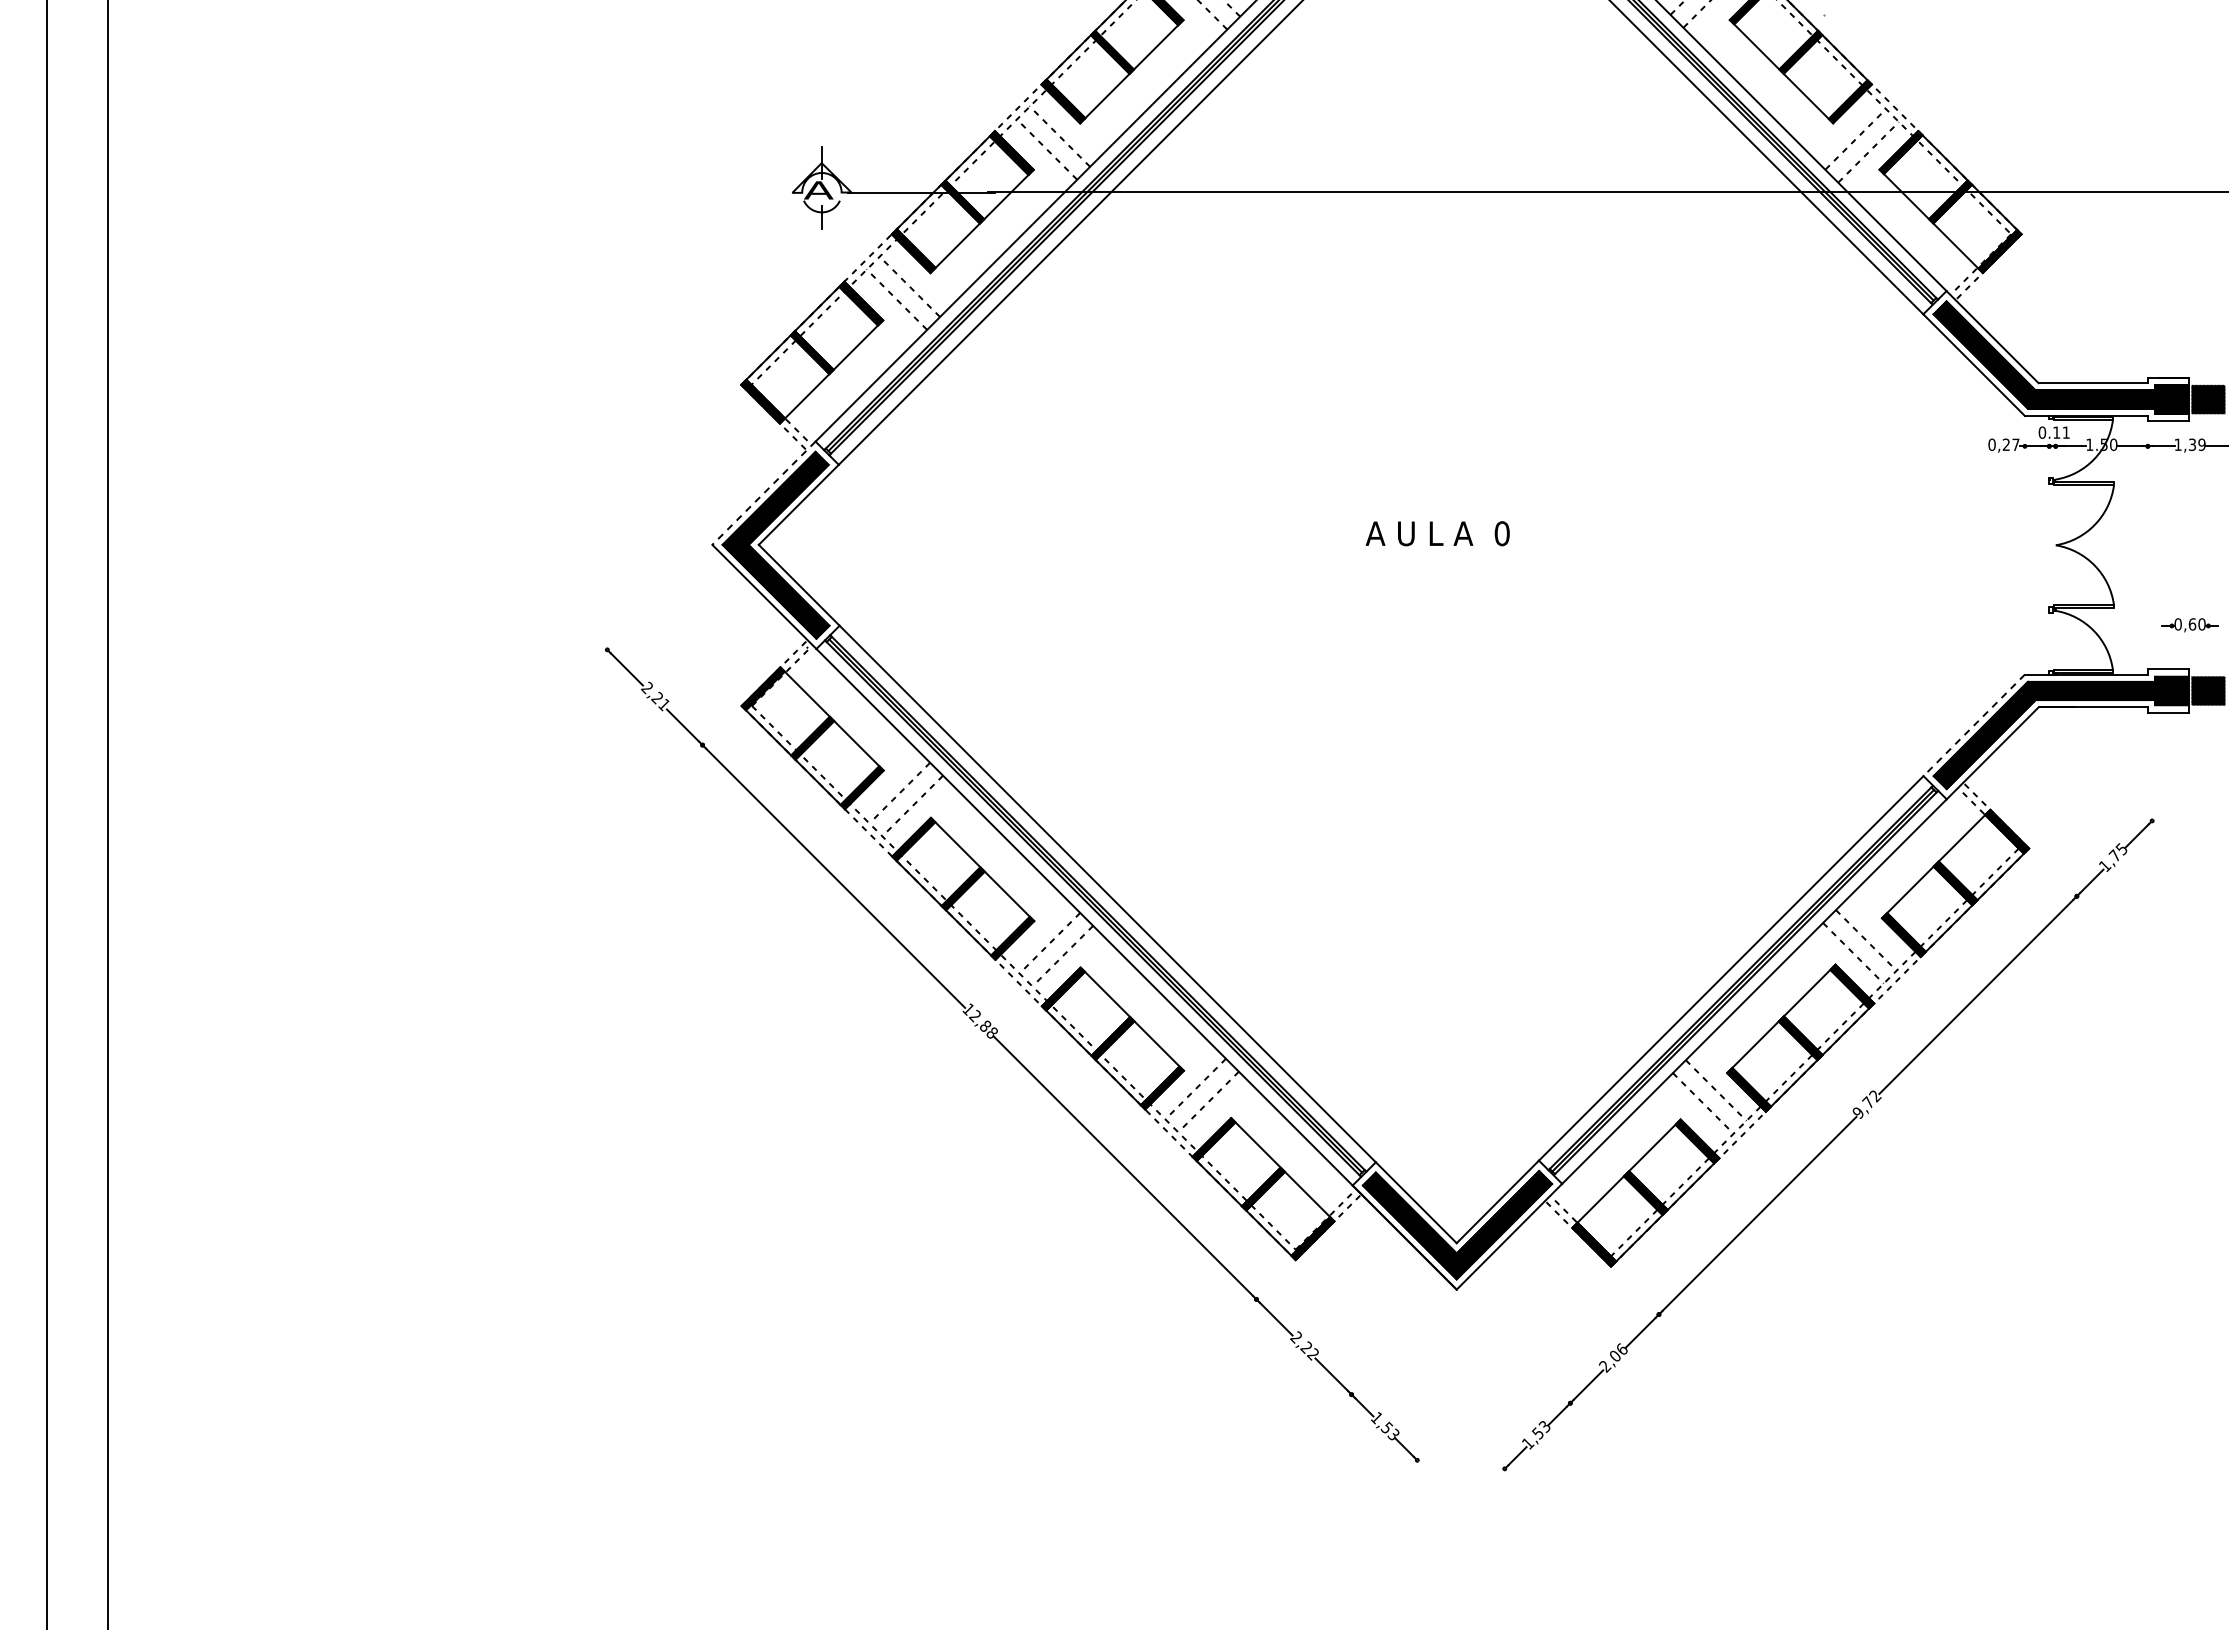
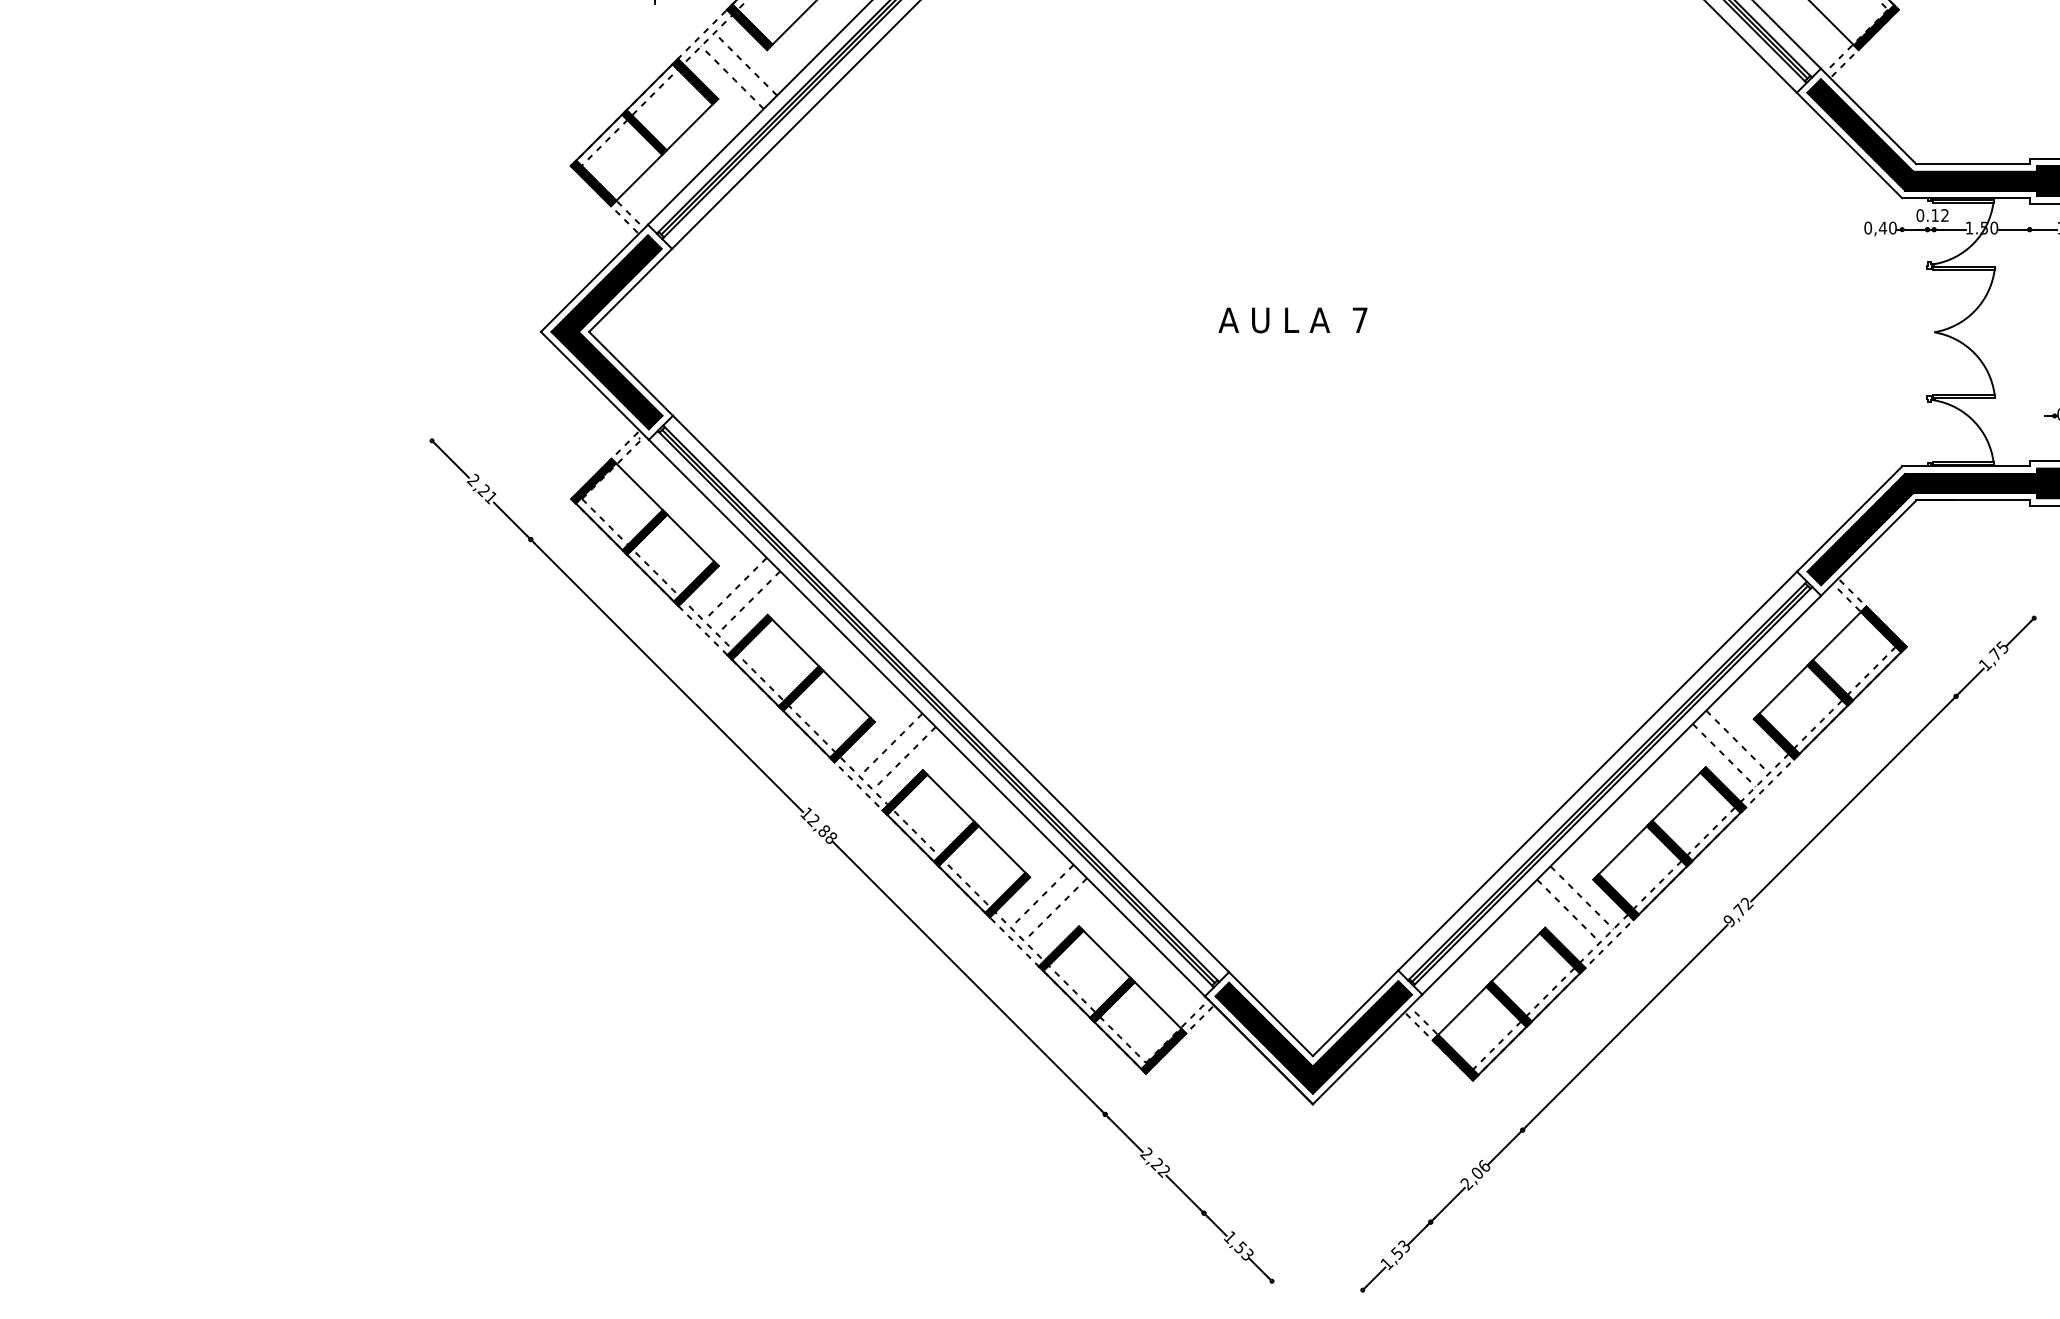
text: (2065, 432) -> (1944, 215), 0.11 -> 0.12
text: (2010, 444) -> (1887, 227), 0,27 -> 0,40
line: (763, 493) -> (593, 278), dashed -> solid
text: (1501, 533) -> (1359, 320), 0 -> 7
line: (1974, 725) -> (1849, 519), dashed -> solid

